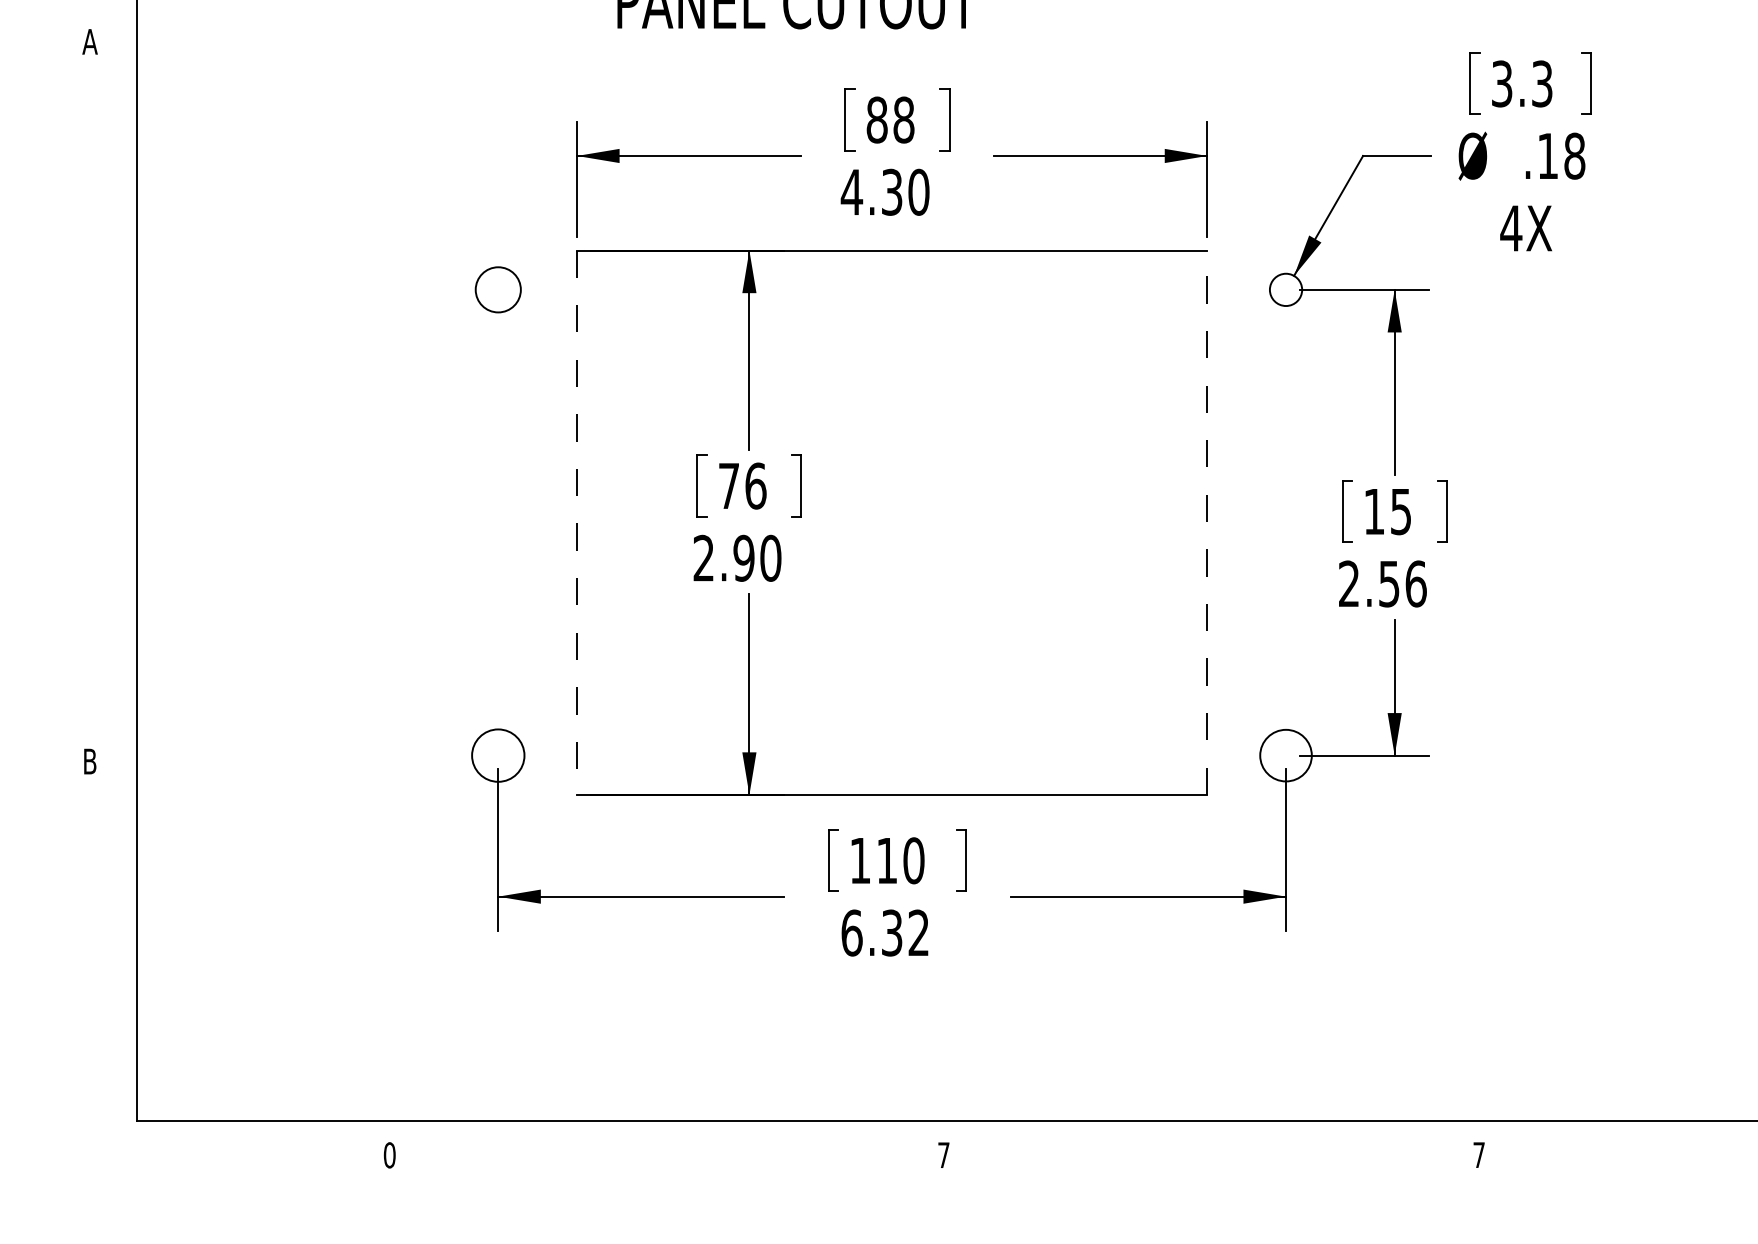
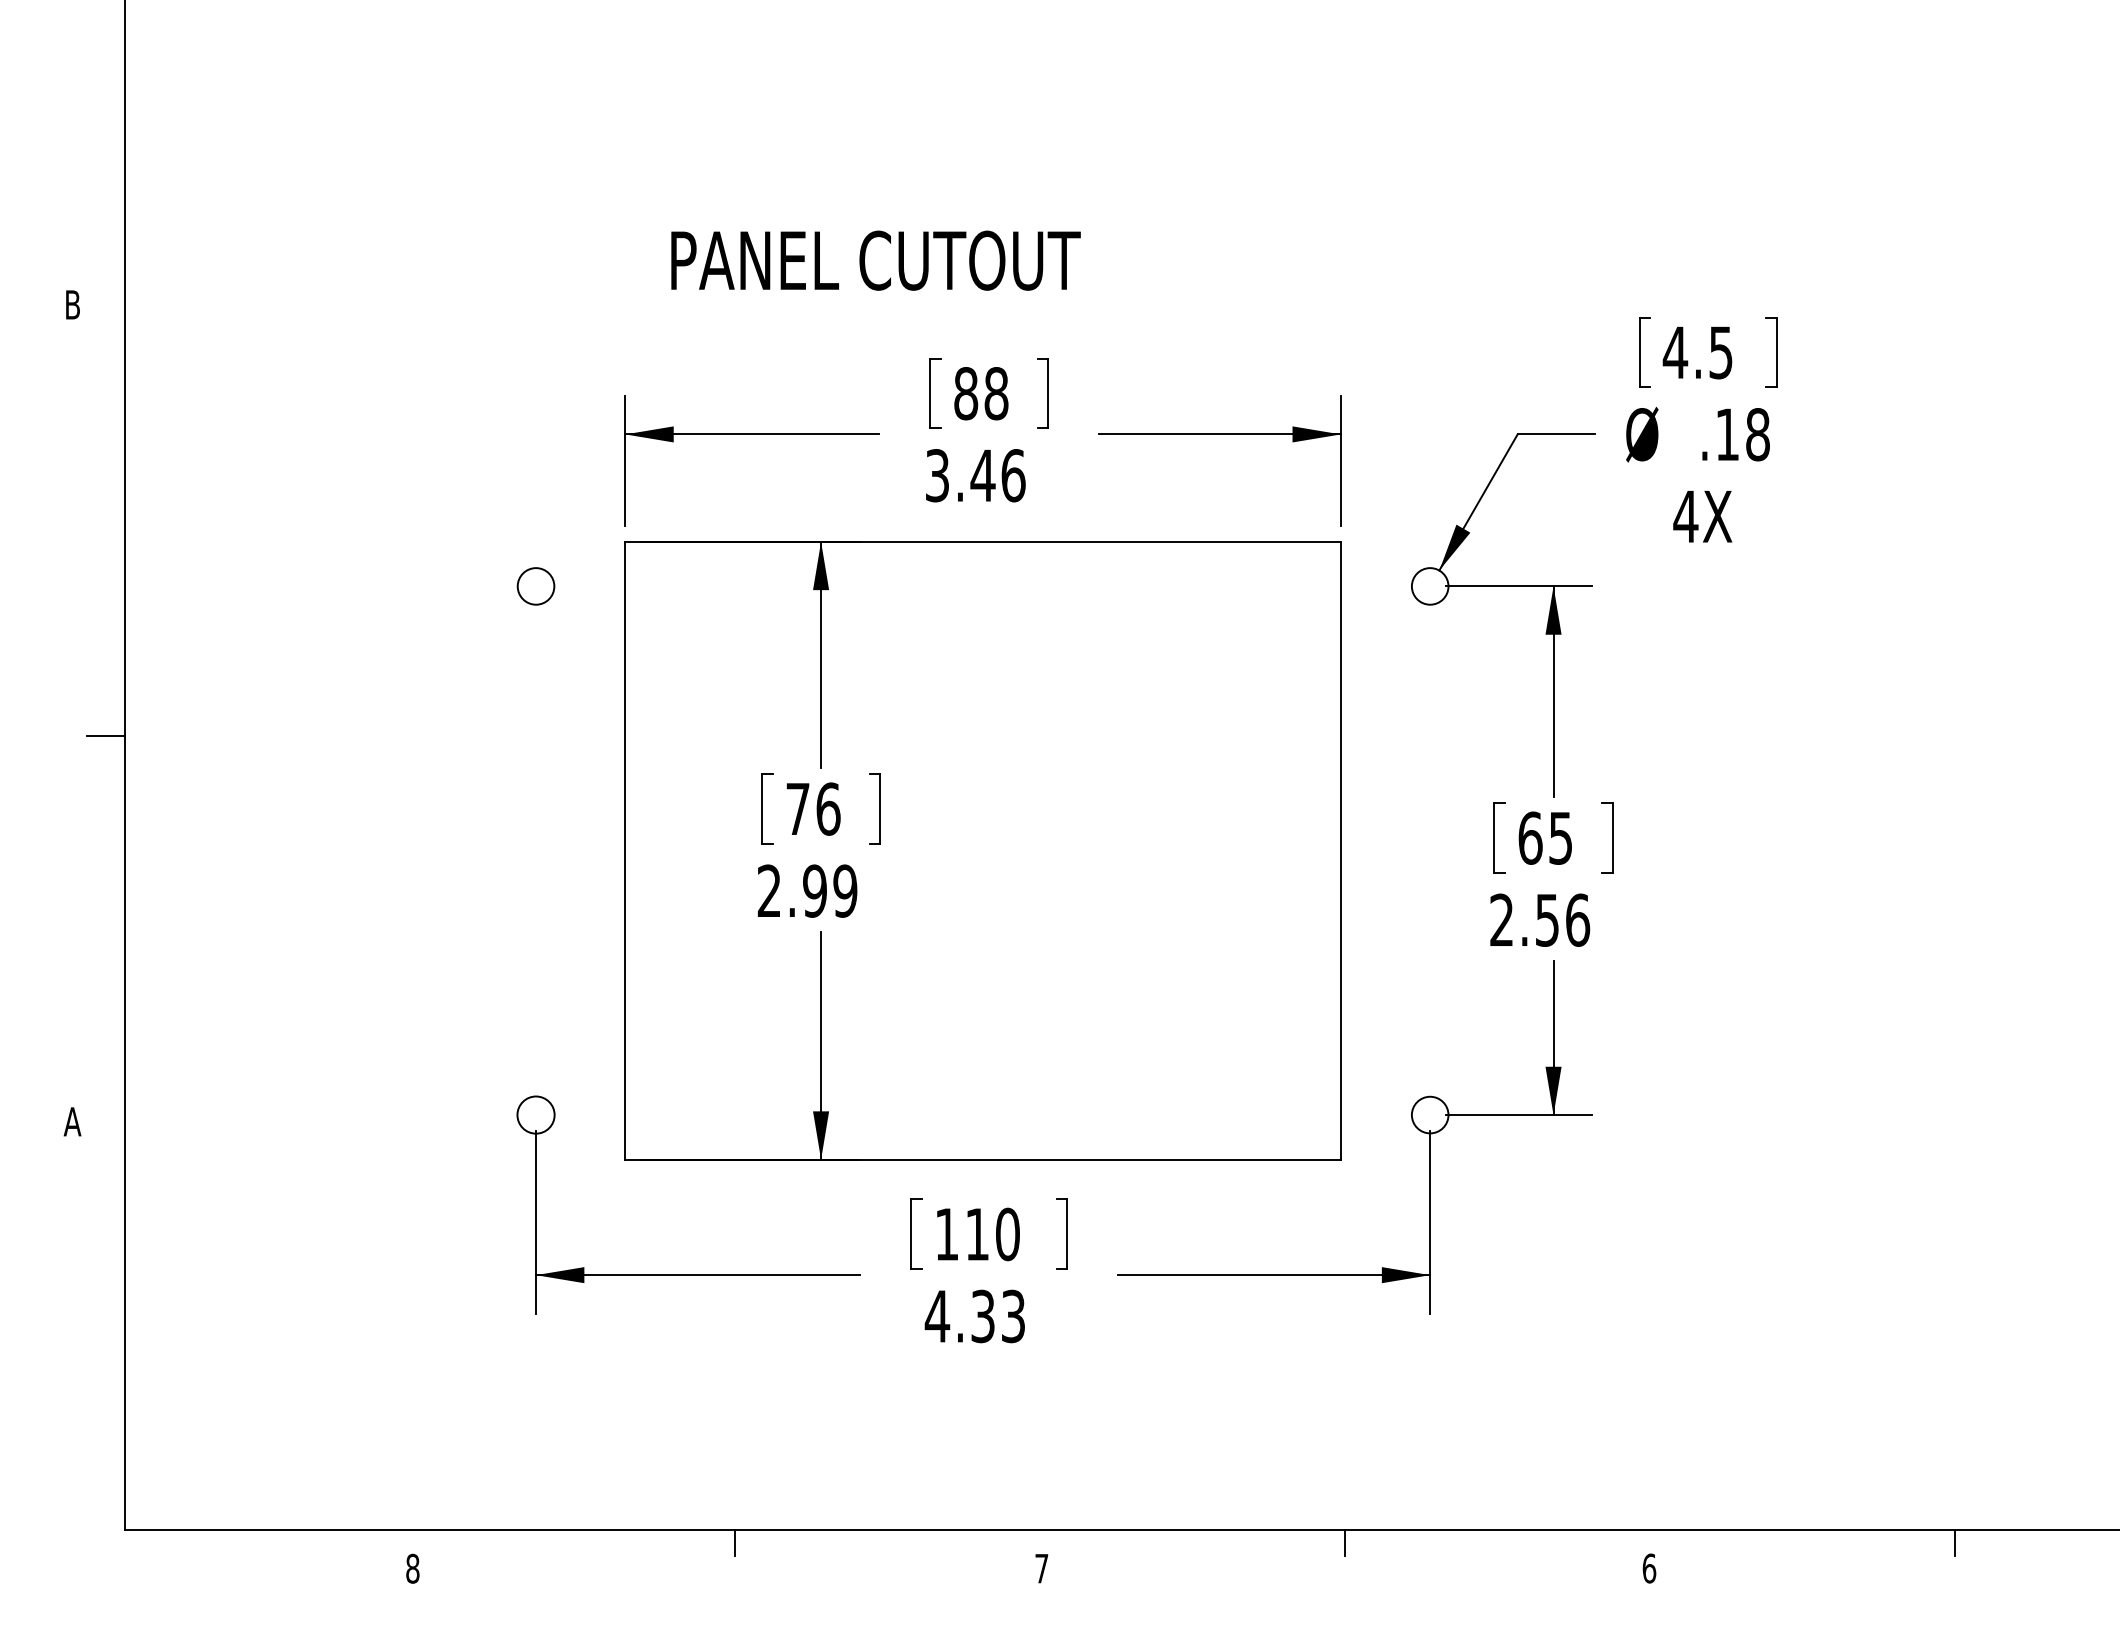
text: (89, 41) -> (72, 304), A -> B
text: (1521, 83) -> (1697, 352), 3.3 -> 4.5
text: (884, 192) -> (974, 475), 4.30 -> 3.46
circle: (497, 289) -> (535, 586), size x0.71
line: (118, 422) -> (105, 736), added
text: (1374, 511) -> (1530, 837), 15 -> 65
line: (577, 522) -> (625, 850), dashed -> solid
line: (1207, 522) -> (1340, 850), dashed -> solid
text: (770, 557) -> (845, 890), 2.90 -> 2.99
circle: (497, 755) -> (535, 1114), size x0.62
circle: (1285, 755) -> (1429, 1114), size x0.62
text: (89, 761) -> (72, 1121), B -> A
text: (884, 933) -> (974, 1316), 6.32 -> 4.33
line: (674, 1132) -> (735, 1542), added
line: (1211, 1132) -> (1345, 1542), added
line: (1747, 1132) -> (1954, 1542), added
text: (389, 1155) -> (412, 1568), 0 -> 8
text: (1479, 1155) -> (1649, 1568), 7 -> 6

